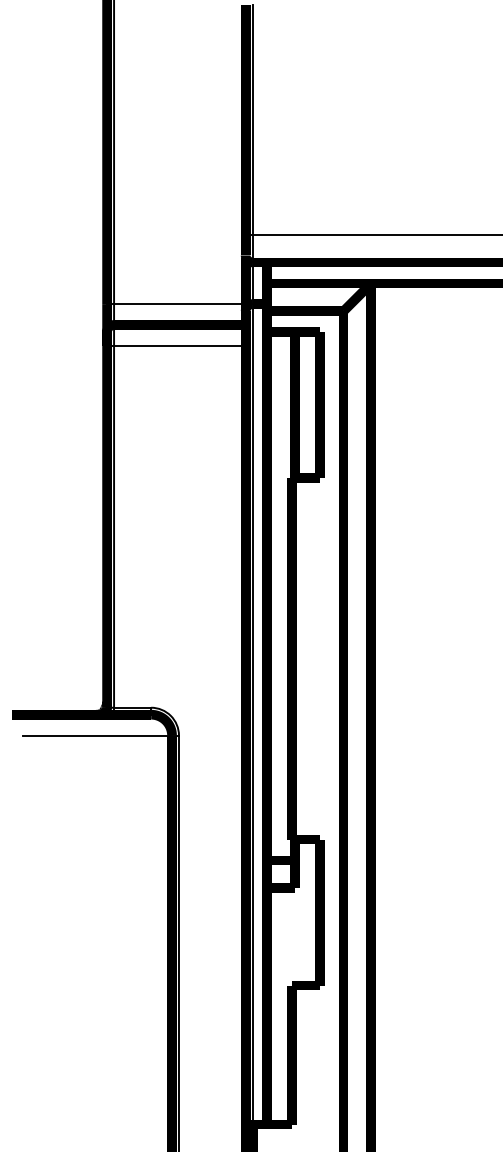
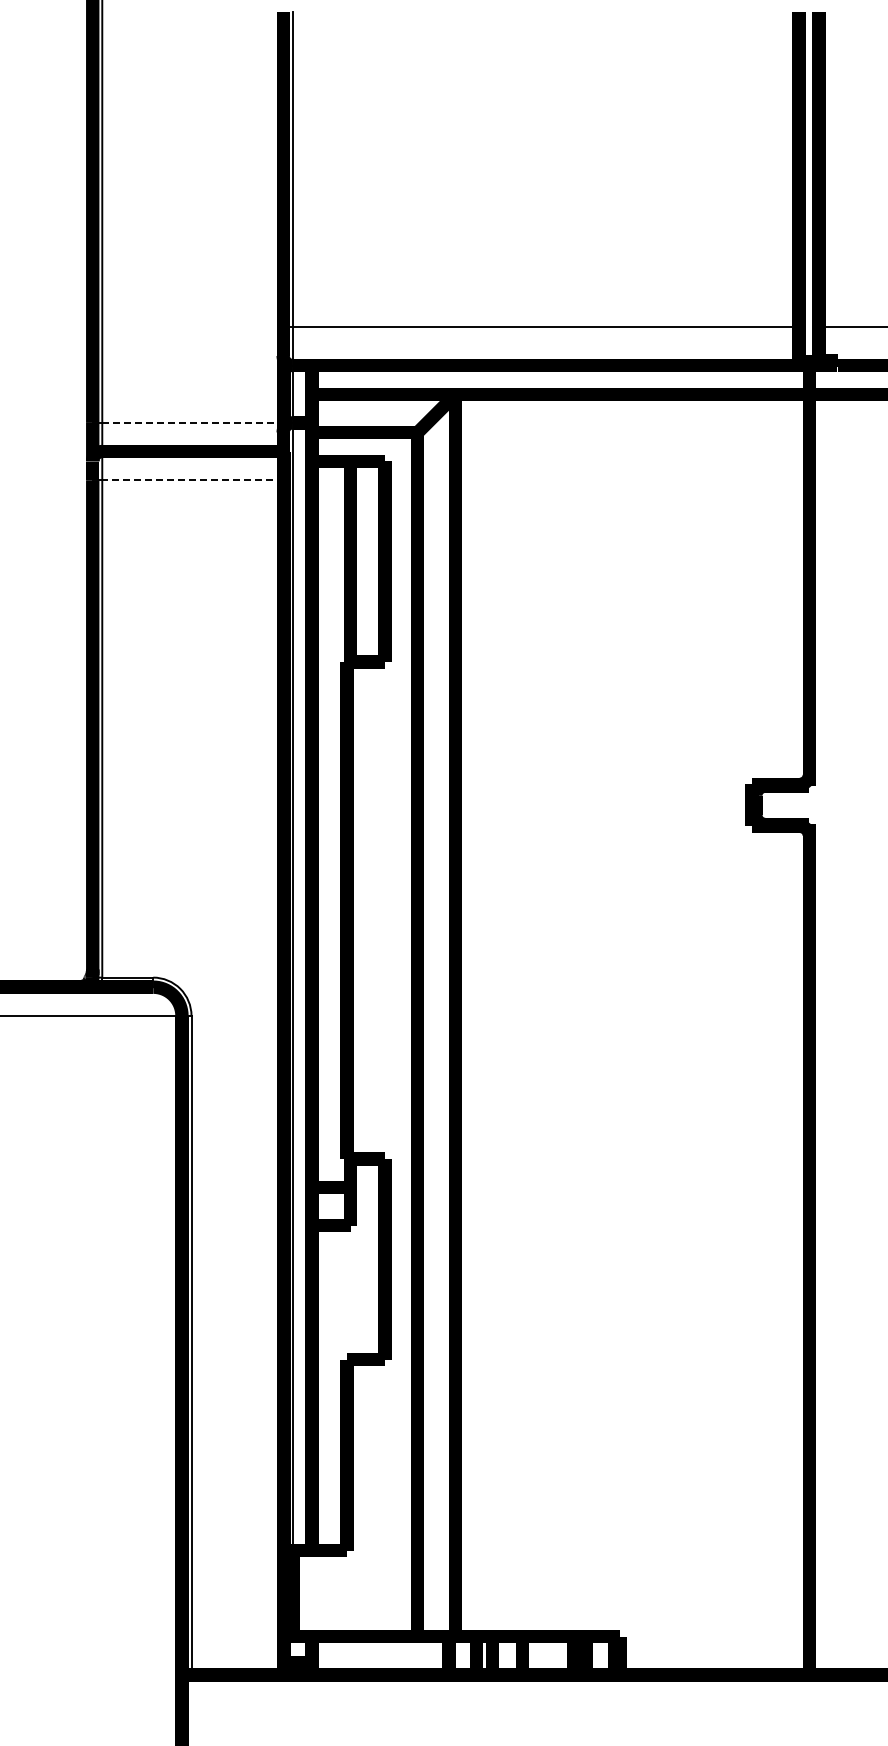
line: (180, 303) -> (193, 422), solid -> dashed
line: (180, 346) -> (193, 480), solid -> dashed

